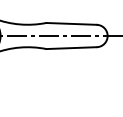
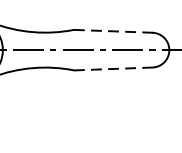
line: (72, 23) -> (114, 30), solid -> dashed
line: (71, 48) -> (113, 69), solid -> dashed

